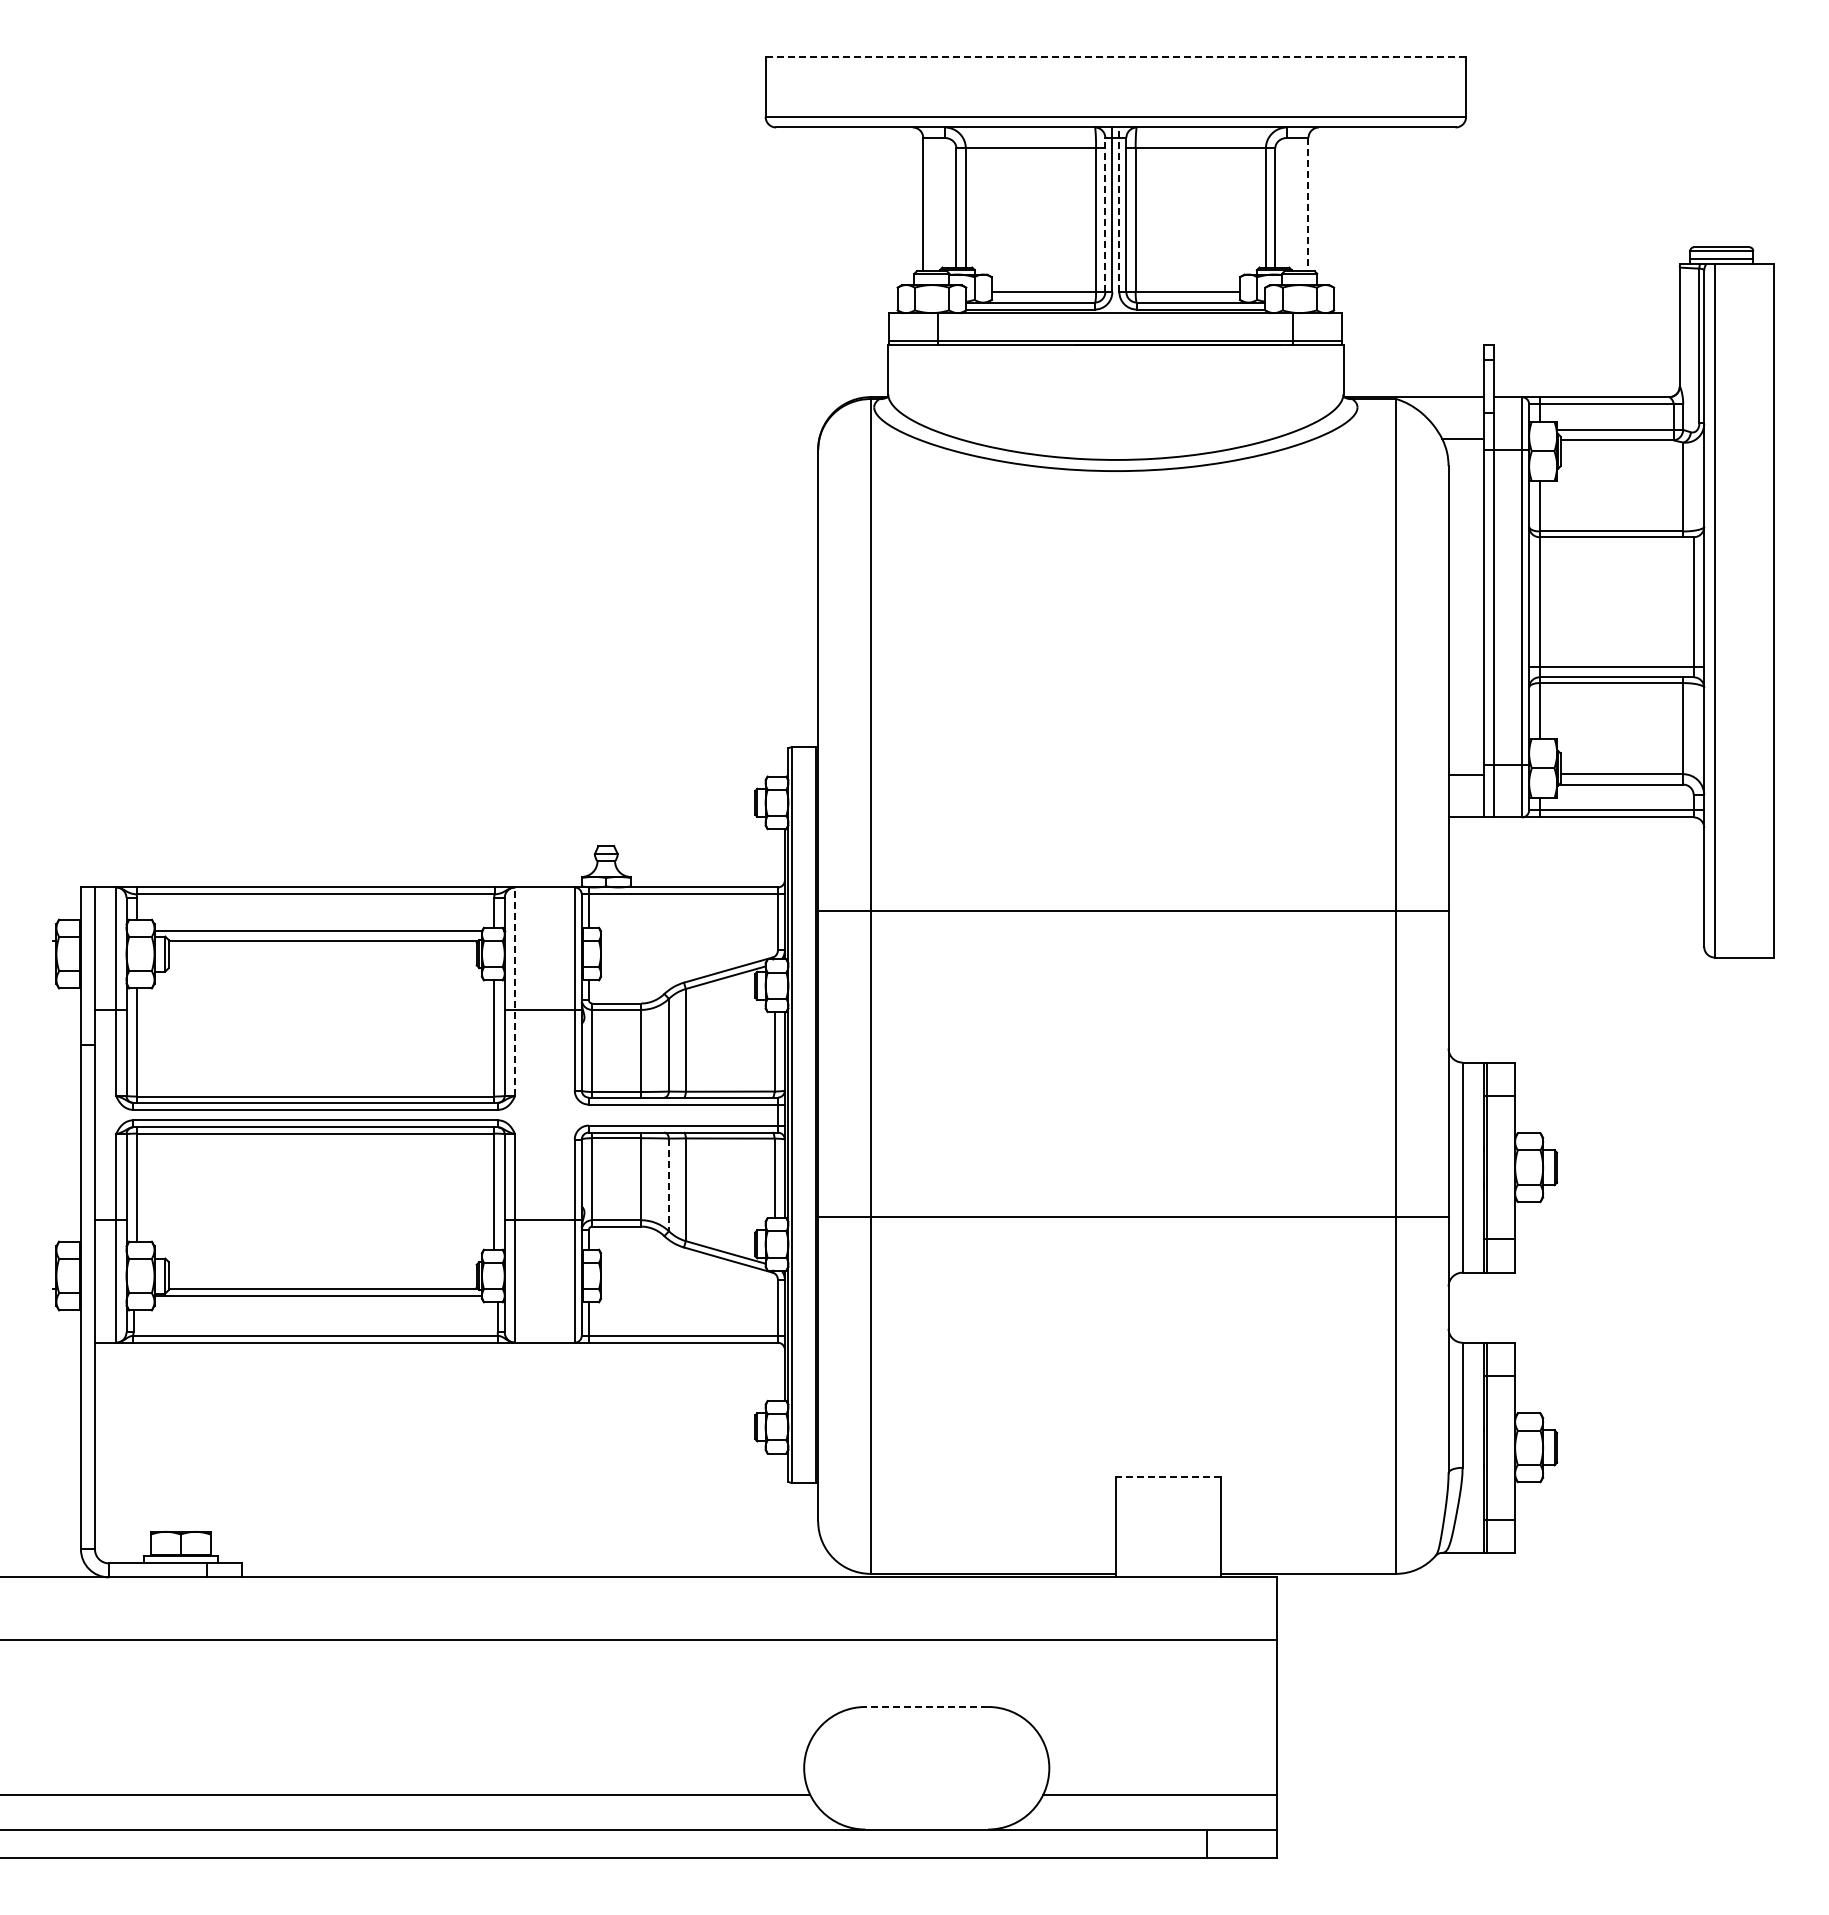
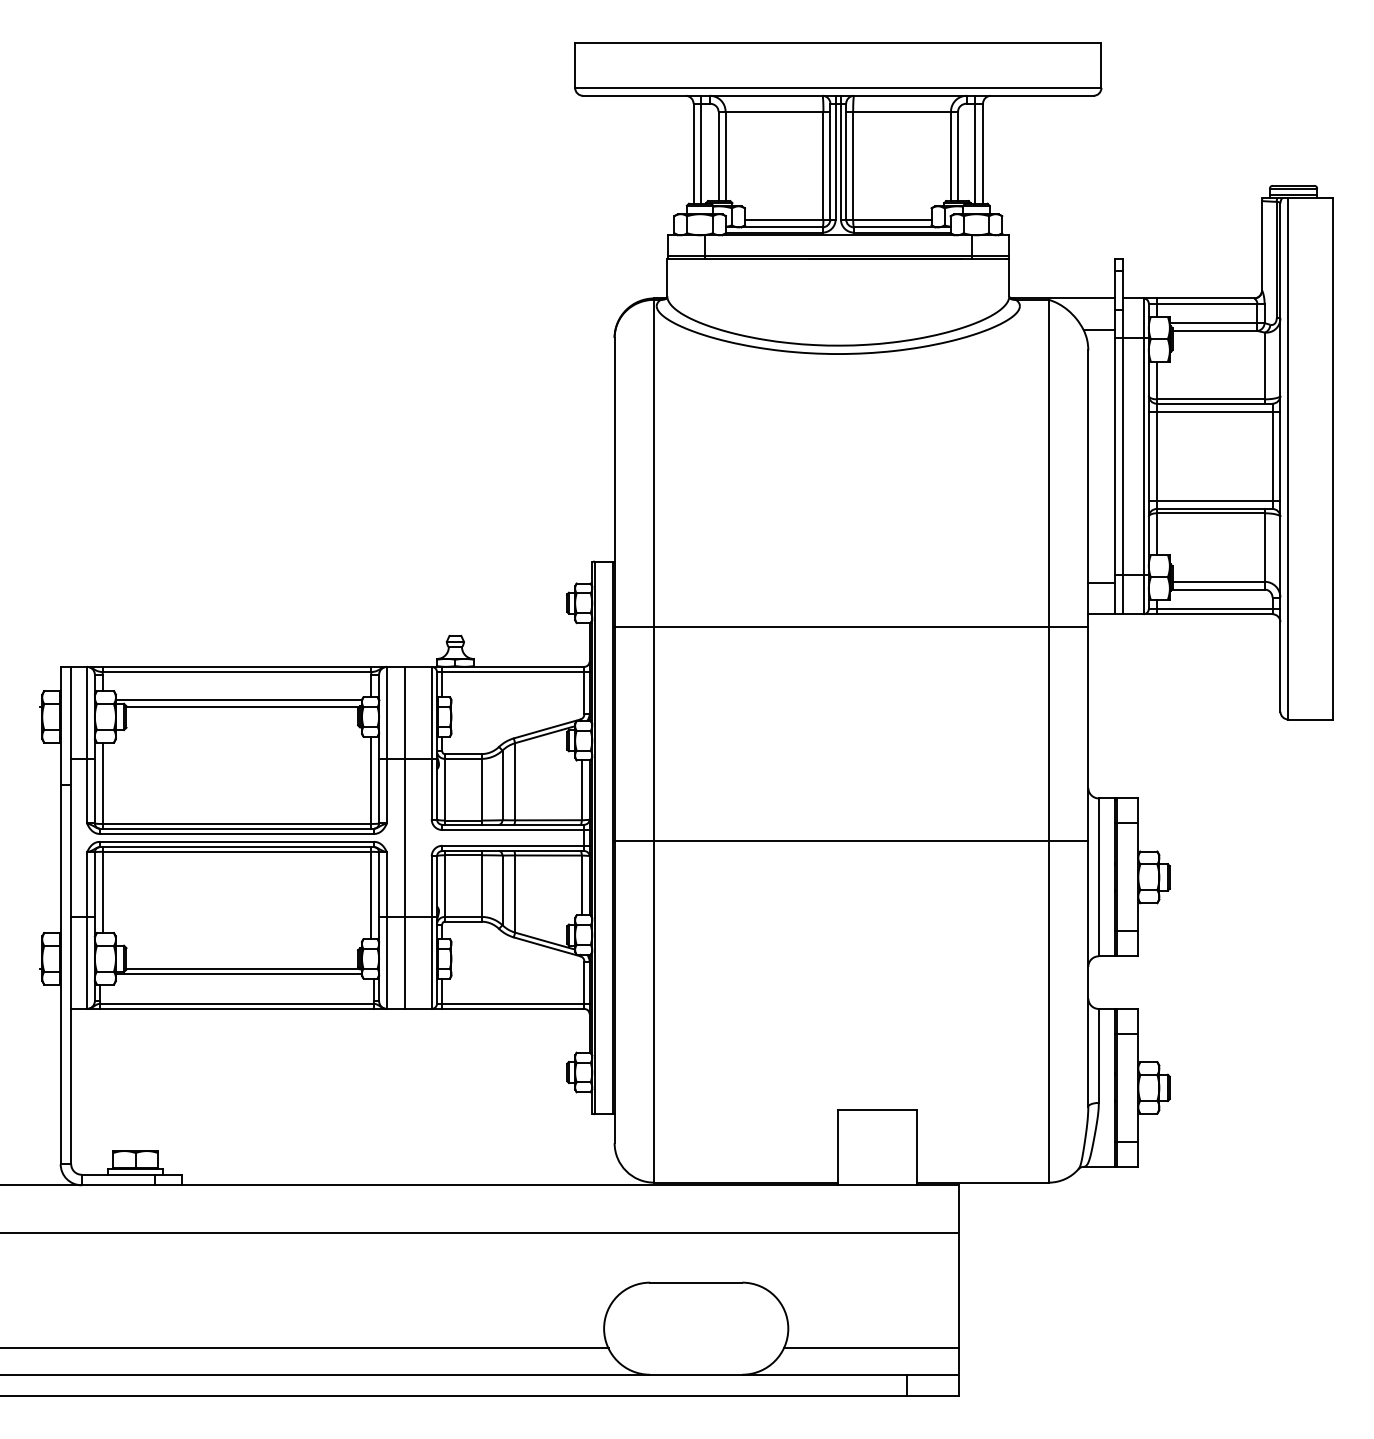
line: (1116, 57) -> (838, 43), dashed -> solid
line: (933, 199) -> (701, 149), added
line: (1297, 199) -> (974, 149), added
line: (1308, 204) -> (983, 153), dashed -> solid
line: (1119, 209) -> (841, 157), dashed -> solid
line: (1105, 214) -> (830, 161), dashed -> solid
line: (1616, 547) -> (1214, 411), added
line: (1133, 910) -> (851, 626), moved
line: (515, 991) -> (387, 745), dashed -> solid
line: (539, 1114) -> (405, 837), added
line: (668, 1185) -> (502, 890), dashed -> solid
line: (1133, 1216) -> (851, 840), moved
line: (1168, 1477) -> (877, 1110), dashed -> solid
line: (926, 1706) -> (696, 1282), dashed -> solid

